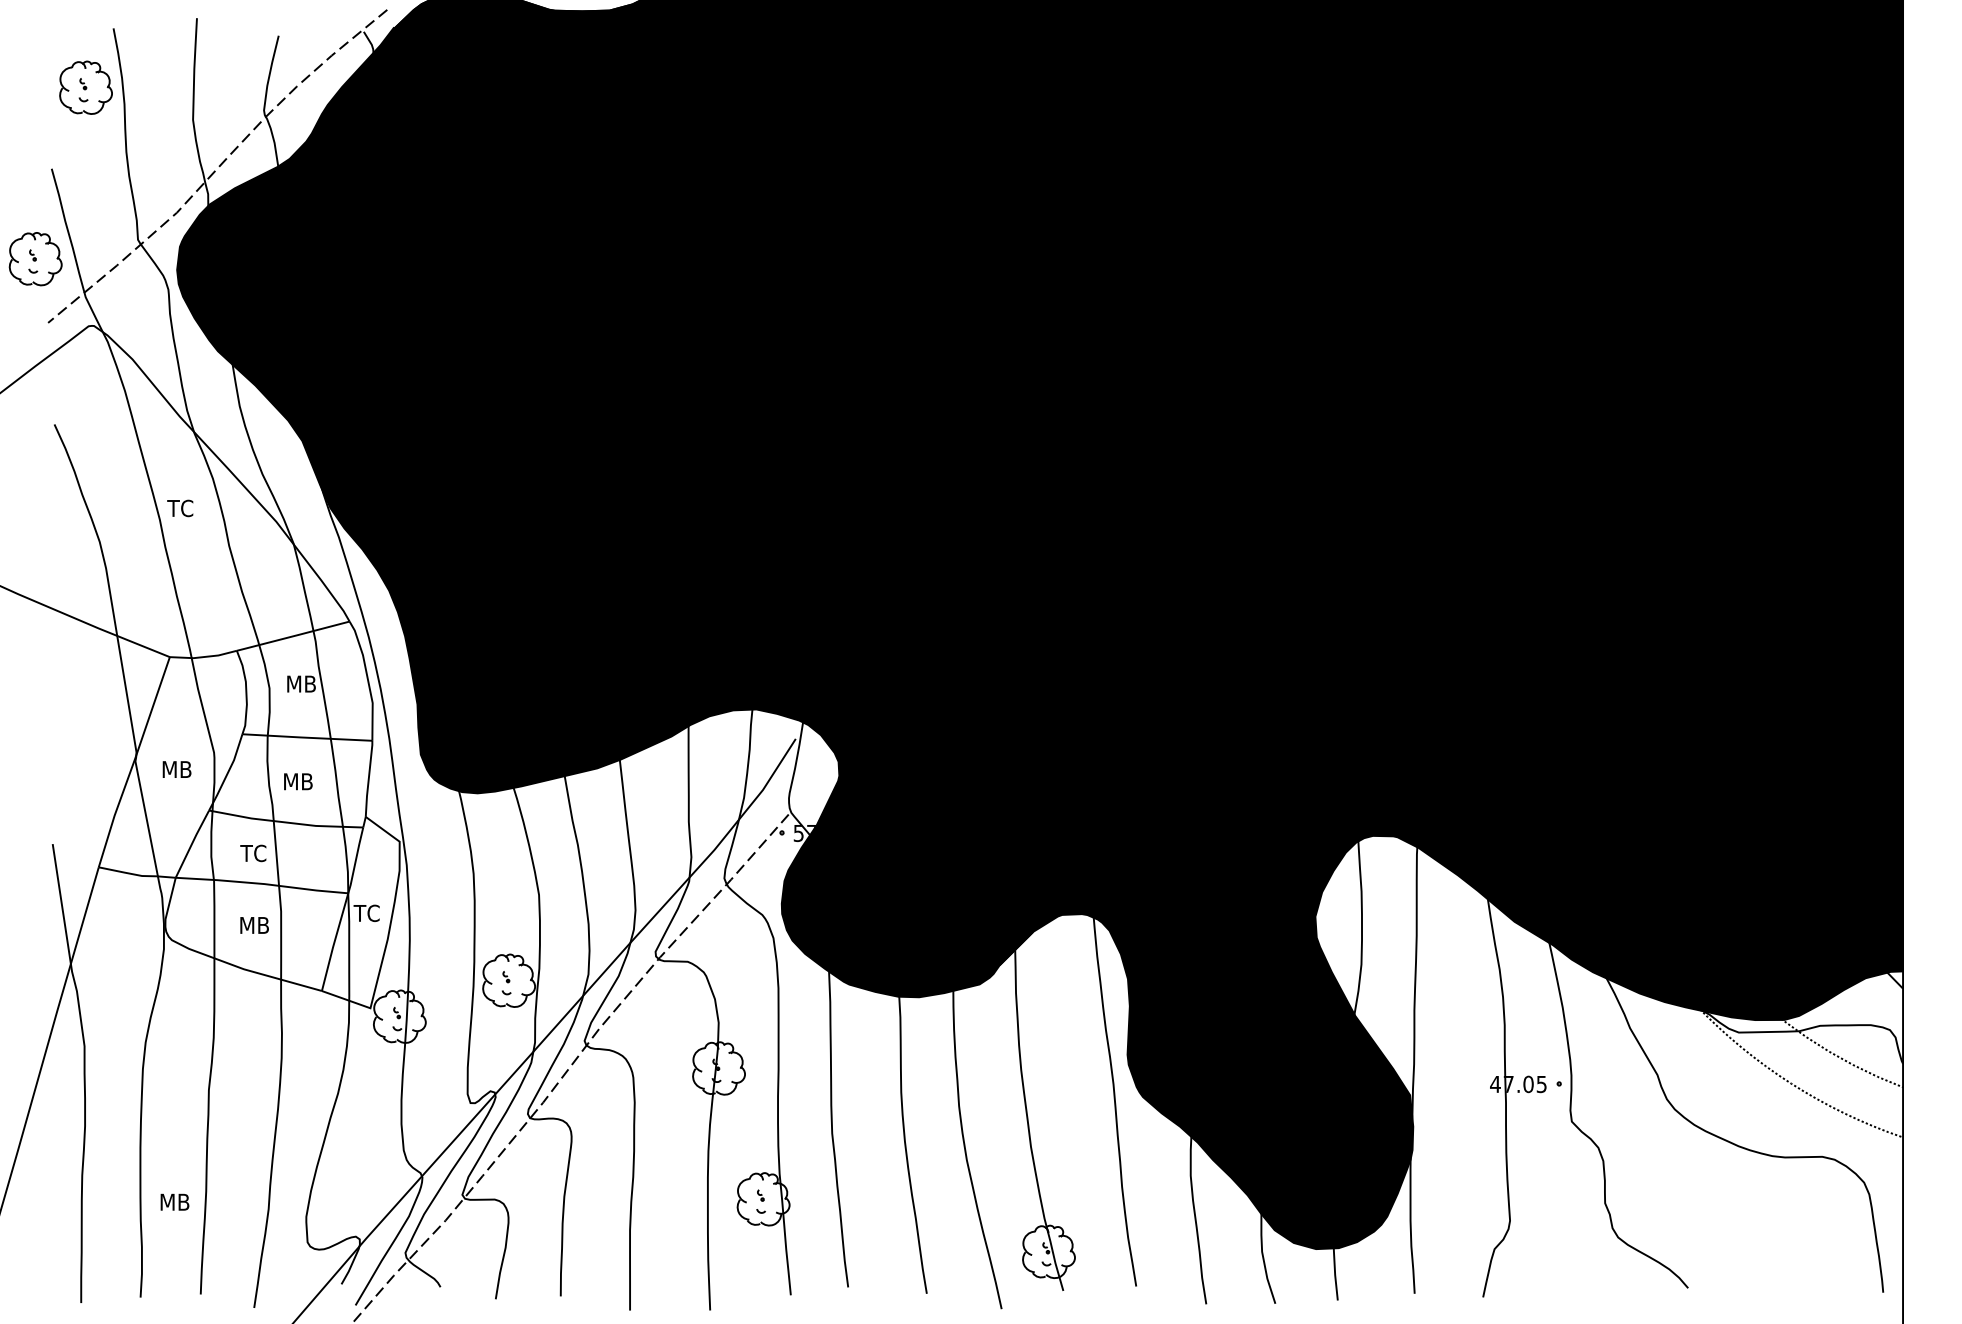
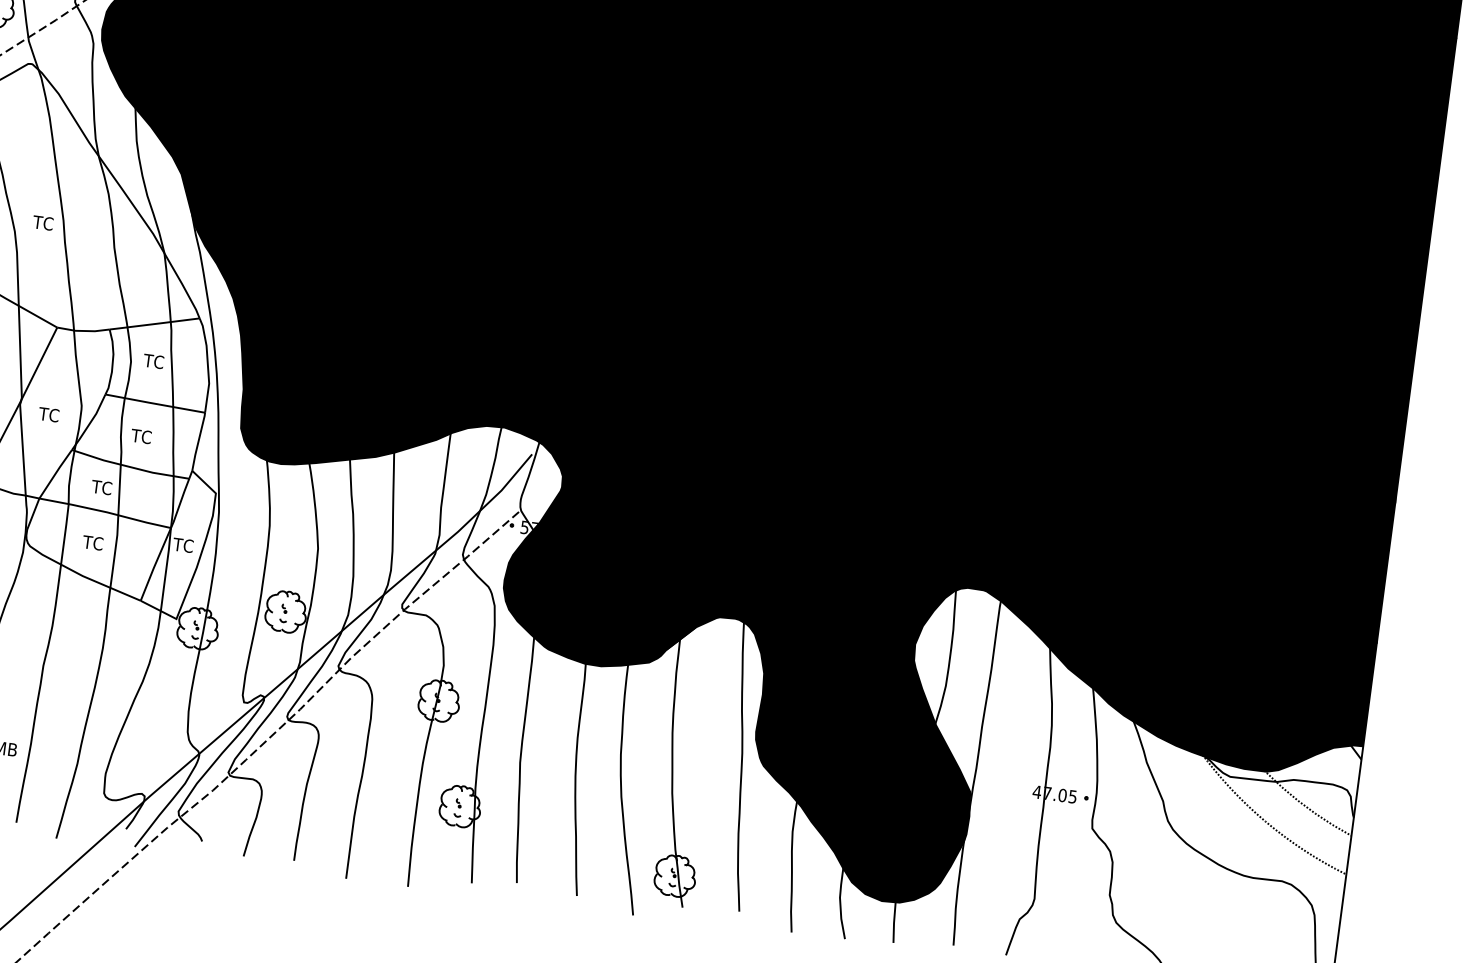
text: (180, 508) -> (43, 223), moved
text: (300, 683) -> (155, 361), MB -> TC
text: (175, 769) -> (50, 414), MB -> TC
text: (297, 781) -> (143, 436), MB -> TC
text: (253, 925) -> (94, 543), MB -> TC

